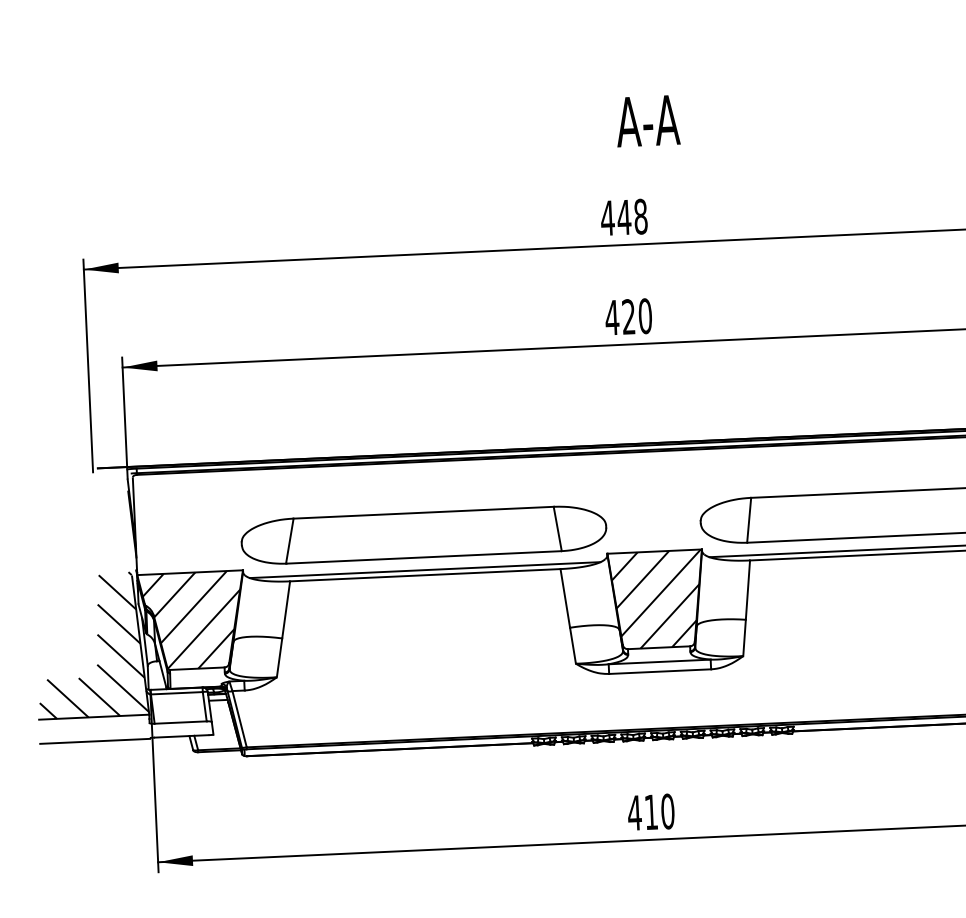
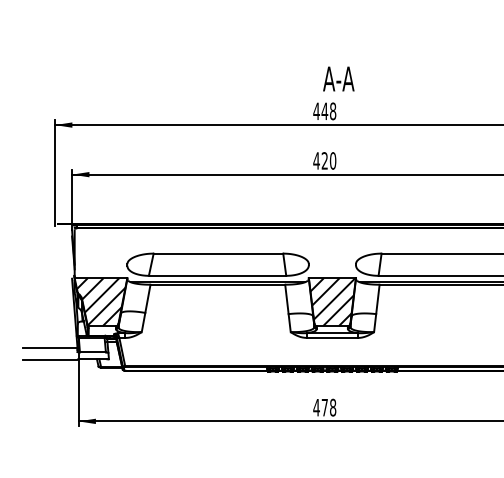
text: (647, 120) -> (338, 78), moved
hatch: (91, 644) -> (50, 311), removed
text: (658, 811) -> (328, 407), 410 -> 478

